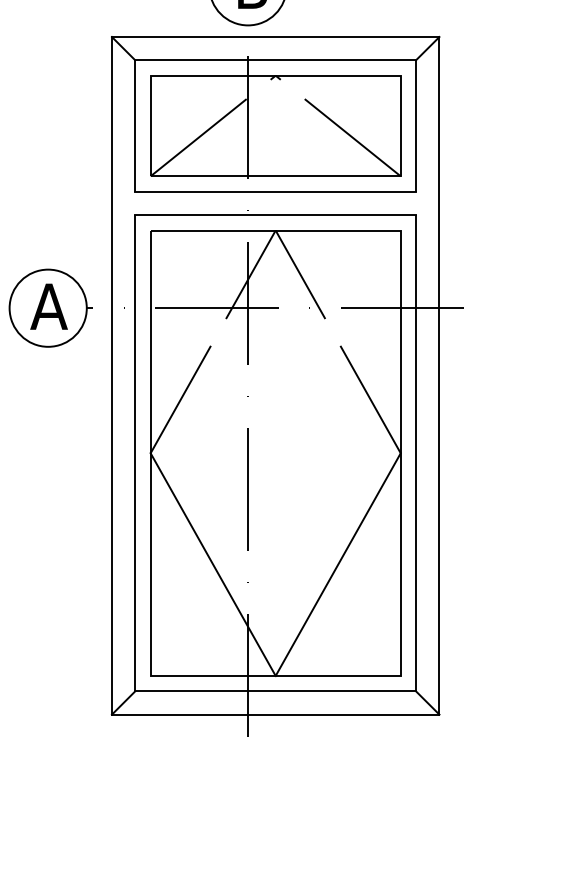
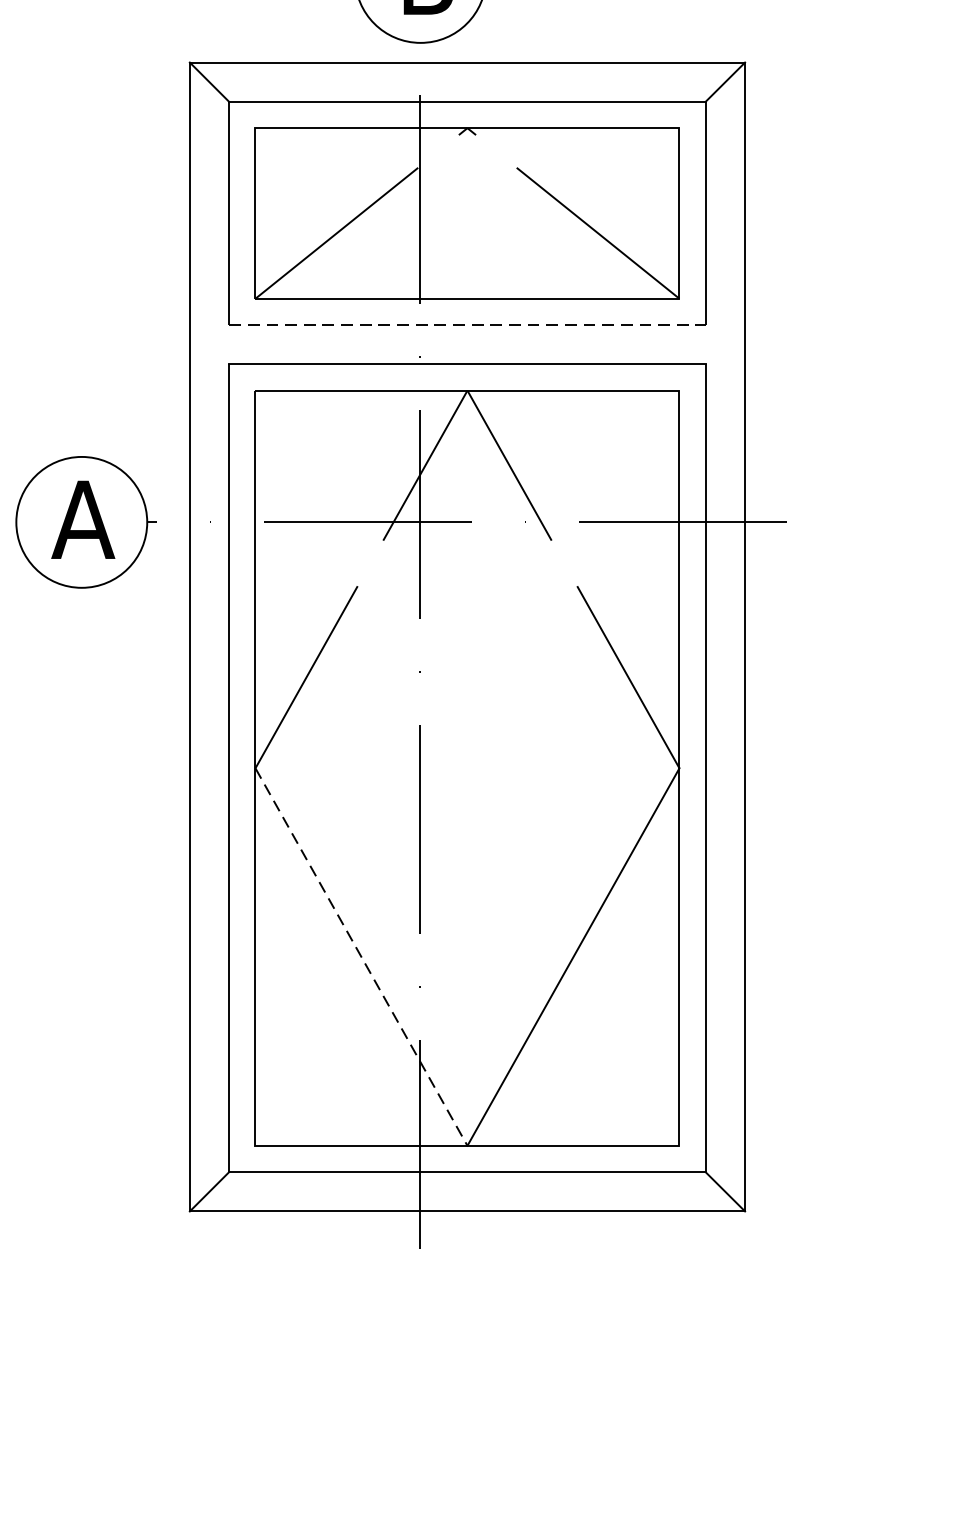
line: (276, 191) -> (468, 324), solid -> dashed
line: (213, 564) -> (362, 956), solid -> dashed

